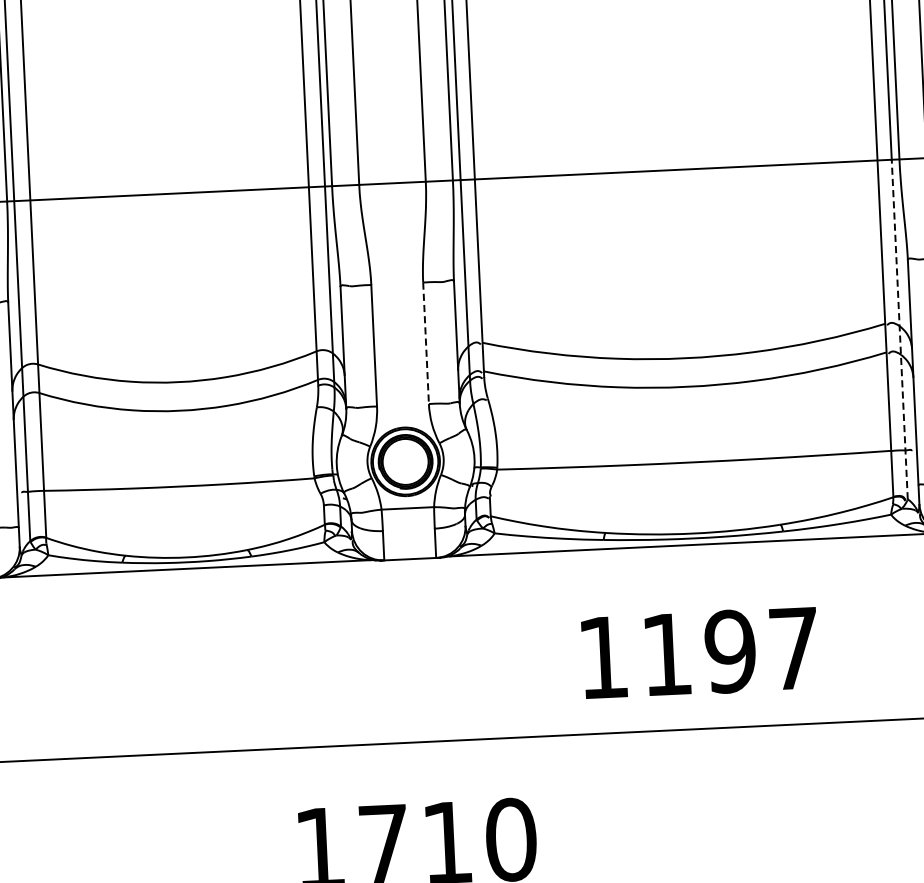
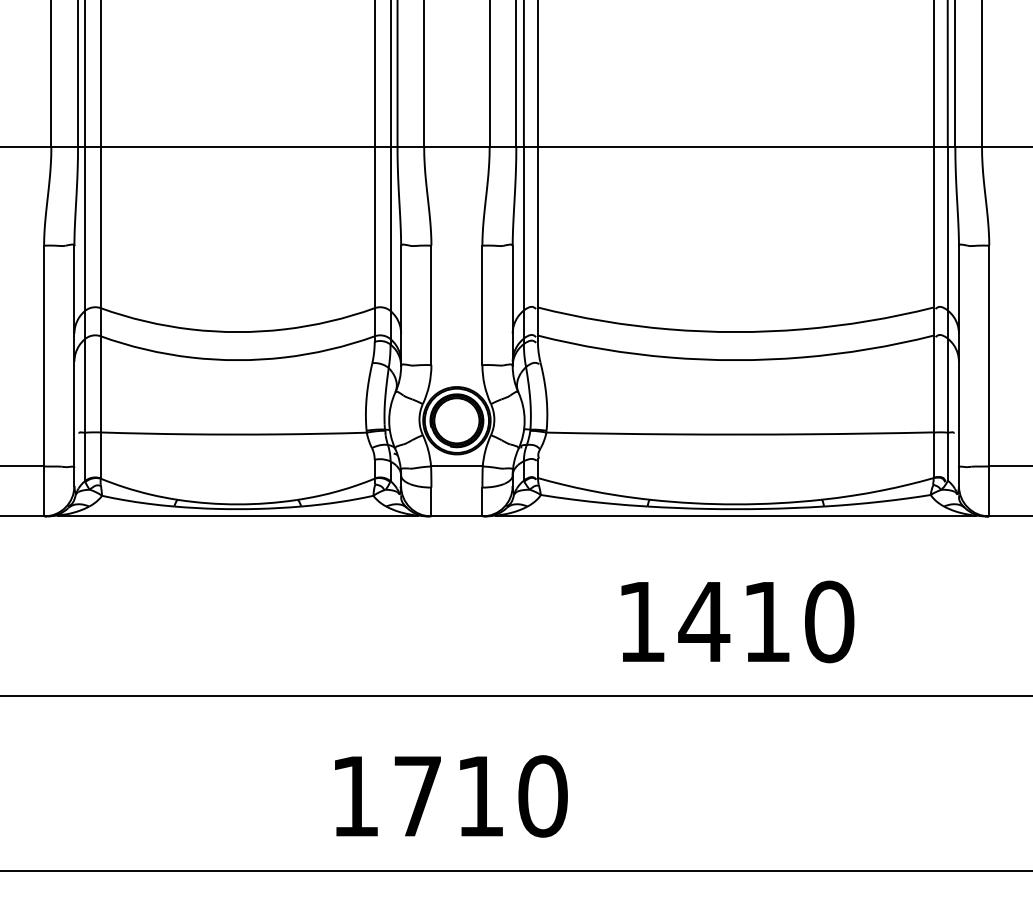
line: (899, 329) -> (947, 313), dashed -> solid
line: (426, 343) -> (482, 305), dashed -> solid
text: (730, 651) -> (766, 621), 1197 -> 1410

